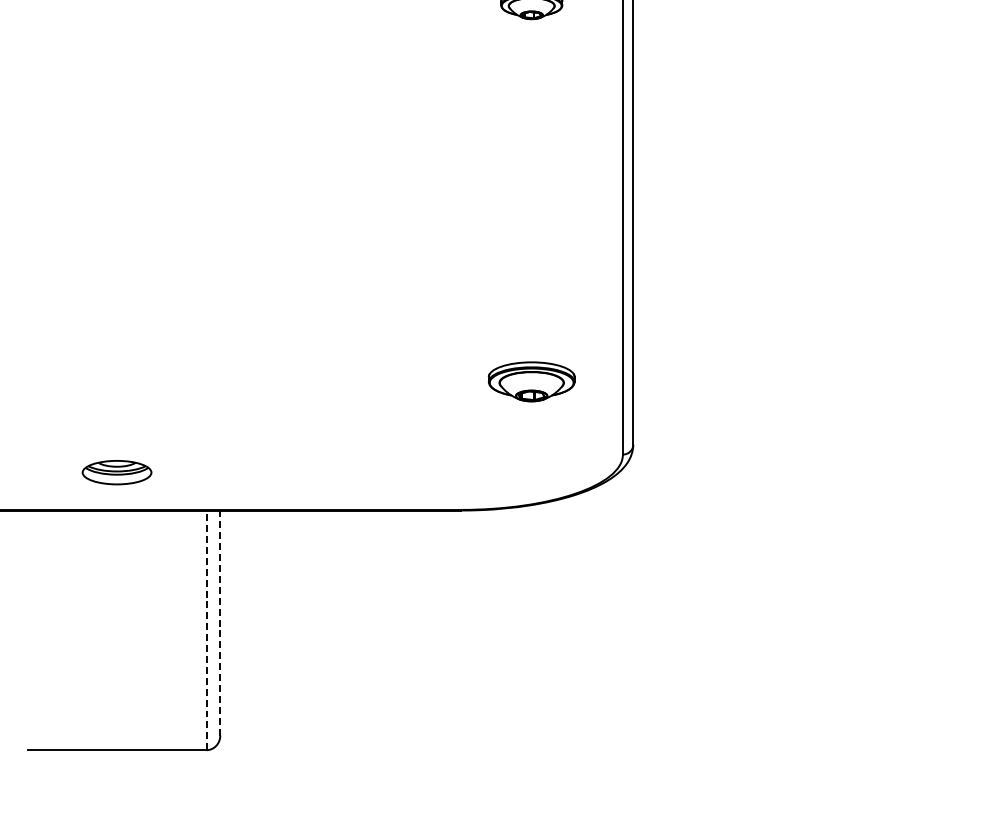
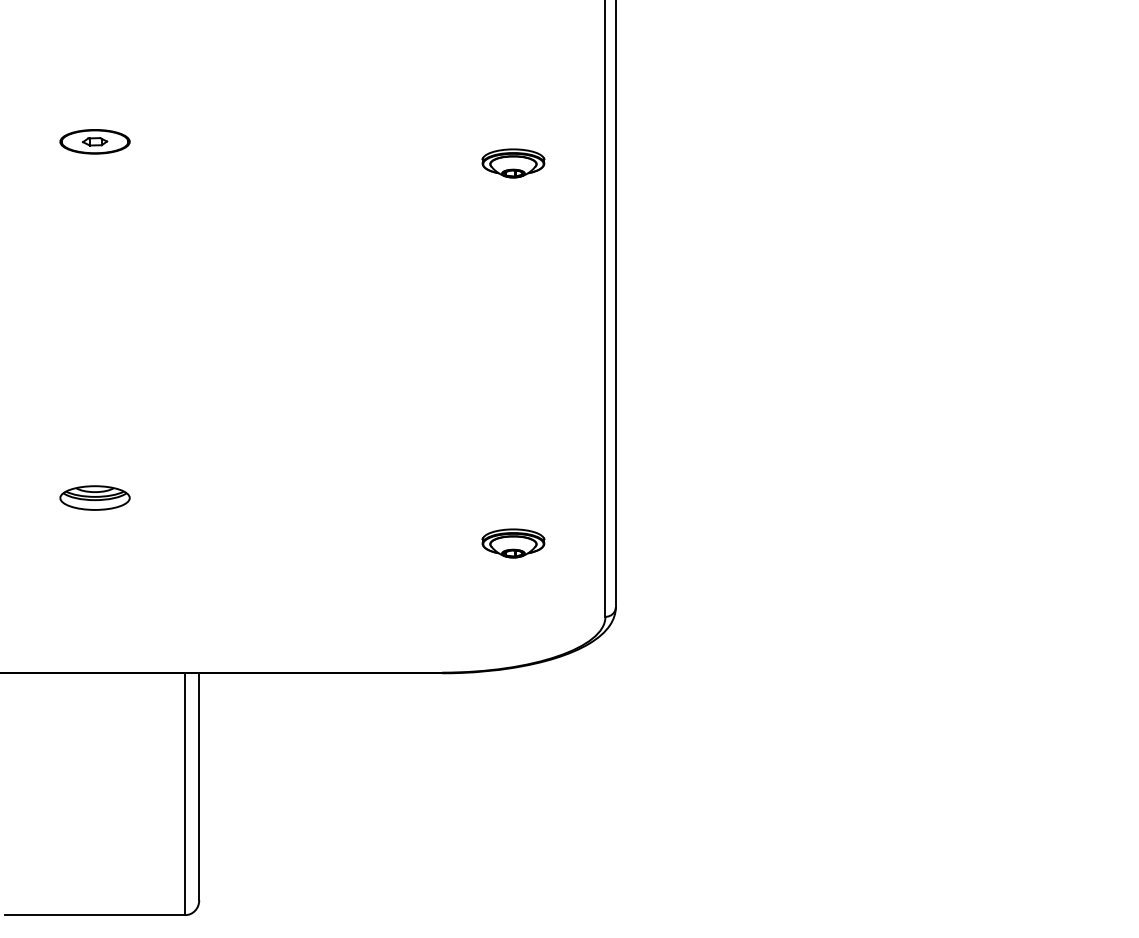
part: (531, 381) -> (513, 543), size x0.71
part: (116, 472) -> (94, 497), moved
line: (220, 622) -> (199, 786), dashed -> solid
line: (206, 630) -> (185, 794), dashed -> solid

